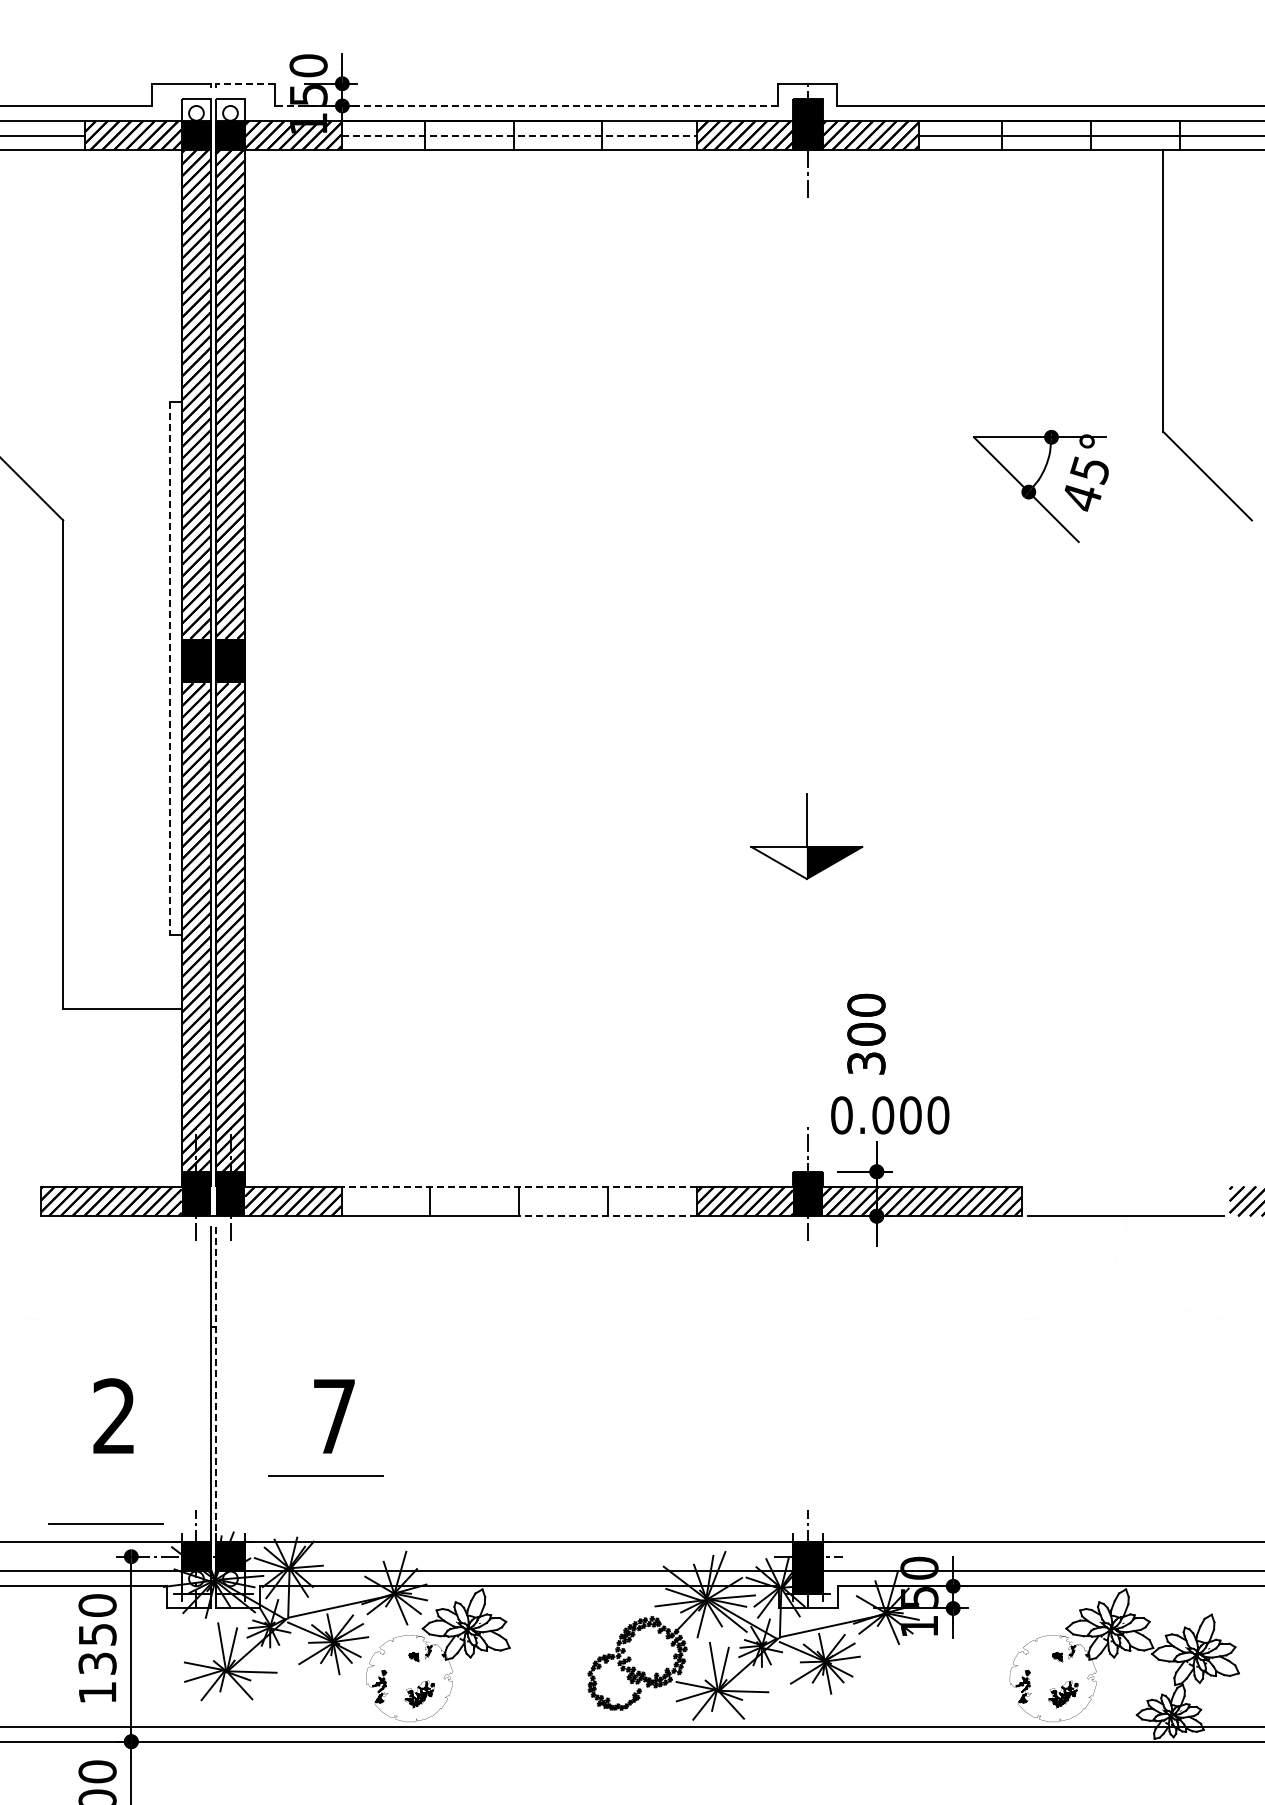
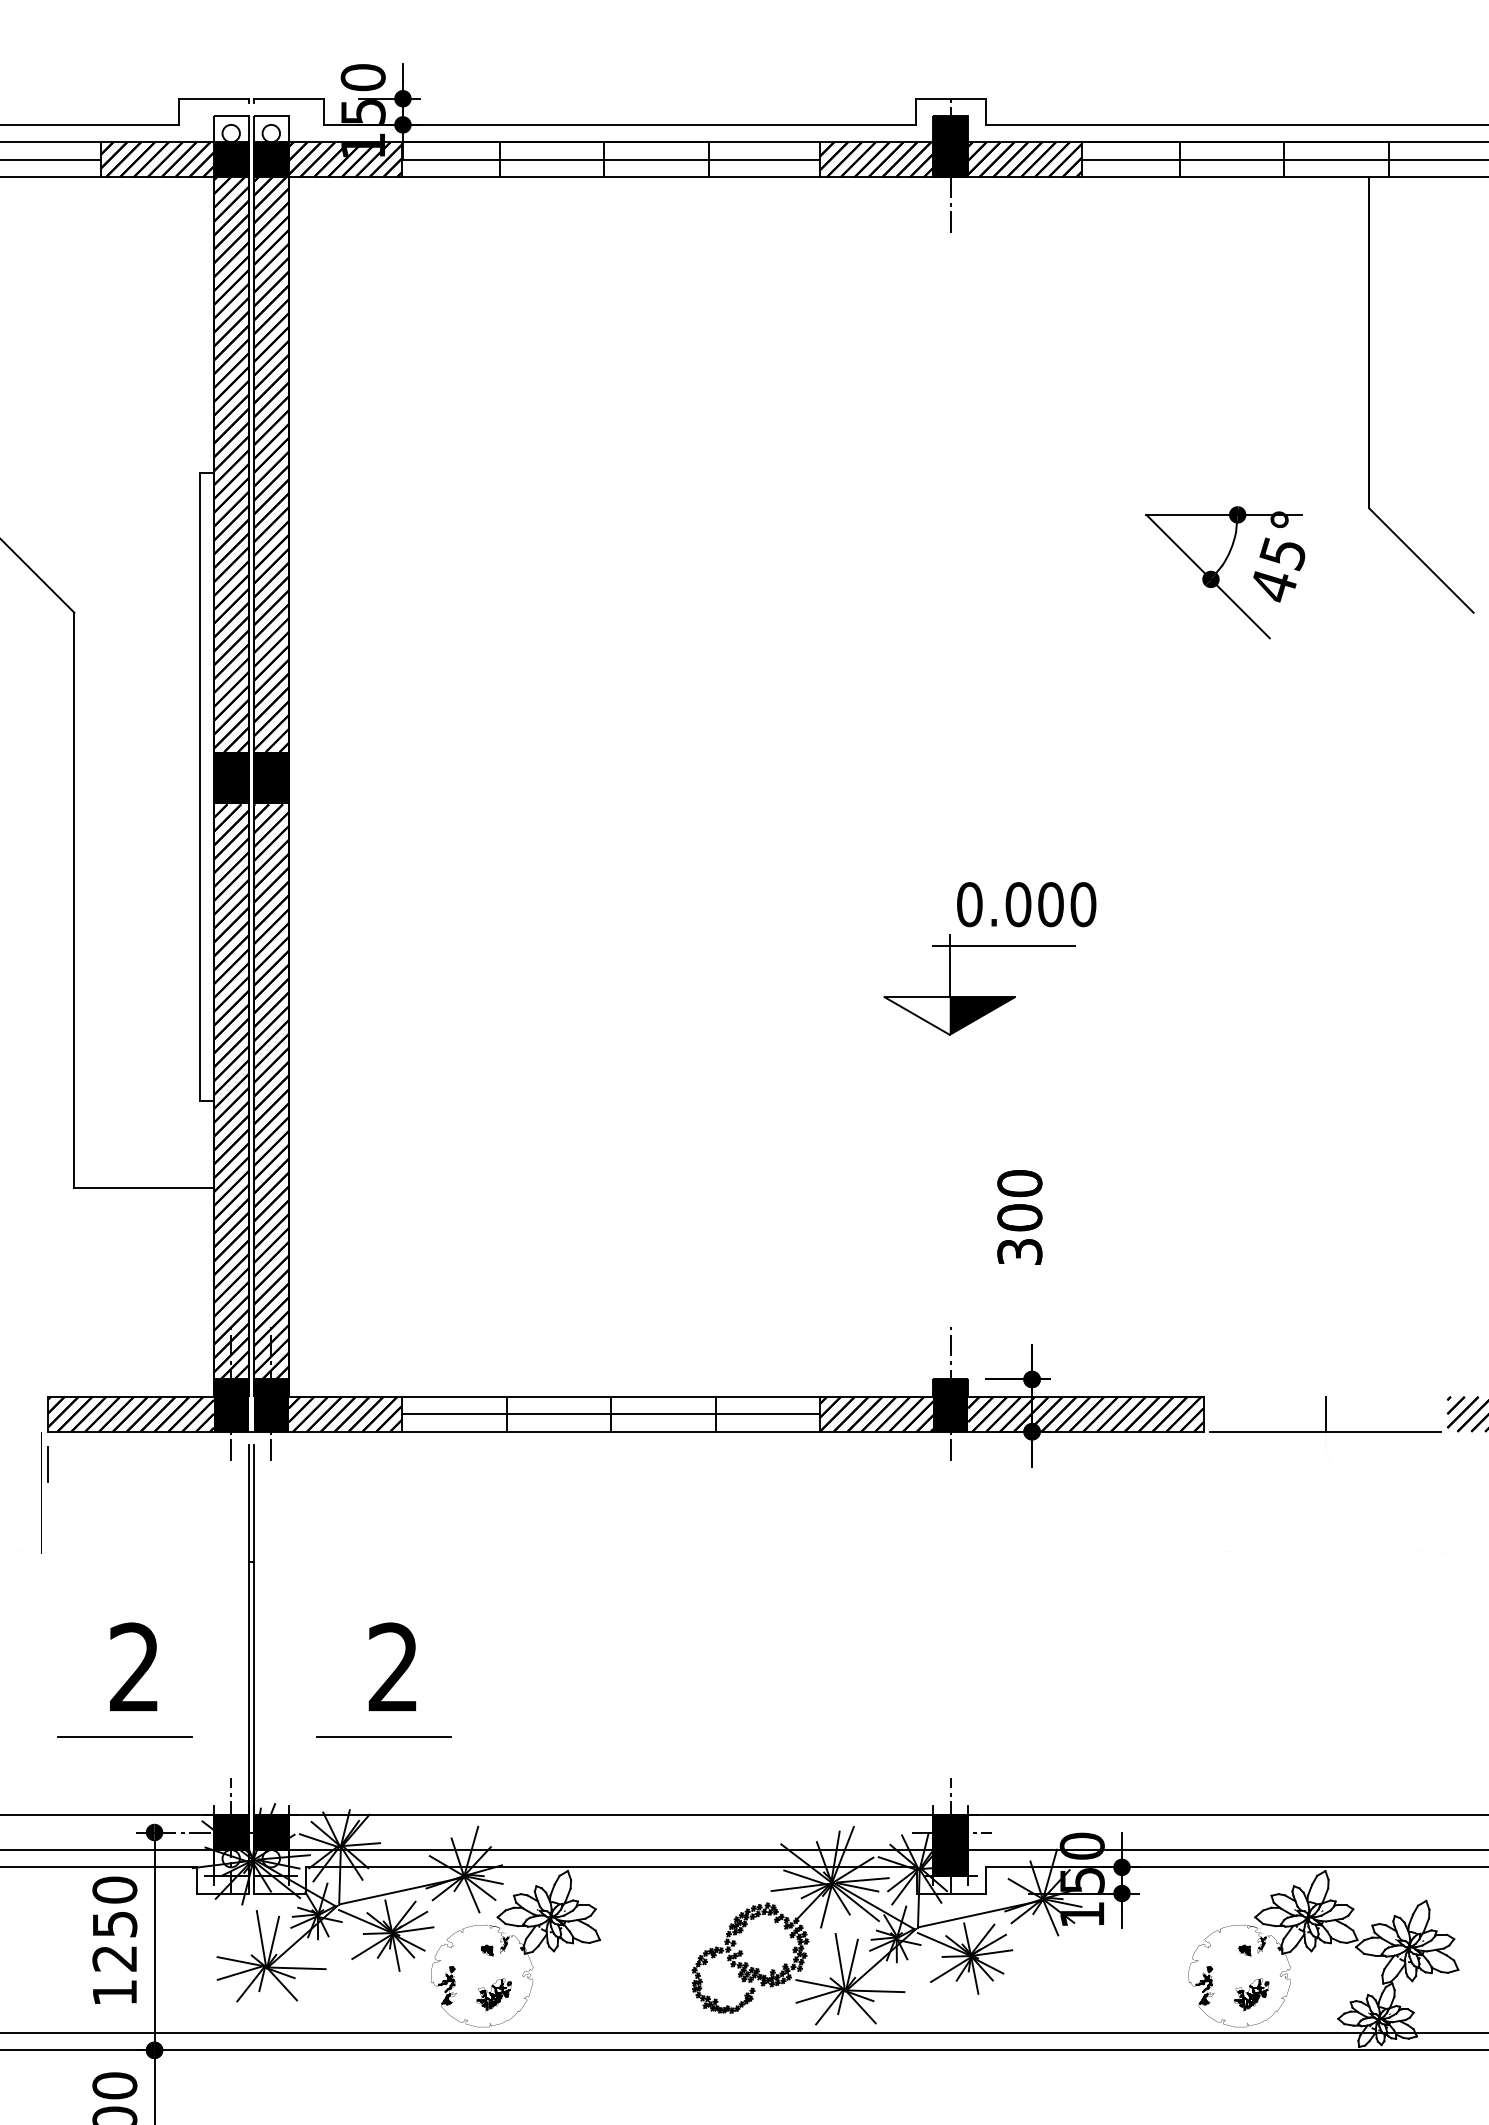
line: (245, 83) -> (288, 98), dashed -> solid
line: (526, 105) -> (619, 124), dashed -> solid
line: (519, 135) -> (611, 159), dashed -> solid
line: (169, 668) -> (199, 787), dashed -> solid
line: (852, 803) -> (1003, 945), added
text: (890, 1115) -> (1027, 904), moved
line: (519, 1186) -> (611, 1396), dashed -> solid
line: (518, 1201) -> (610, 1414), added
line: (1126, 1201) -> (1325, 1414), added
line: (607, 1216) -> (715, 1432), dashed -> solid
line: (41, 1243) -> (48, 1463), added
line: (215, 1385) -> (253, 1631), dashed -> solid
text: (333, 1415) -> (392, 1666), 7 -> 2
line: (105, 1523) -> (124, 1736), moved
text: (97, 1663) -> (114, 1958), 1350 -> 1250

